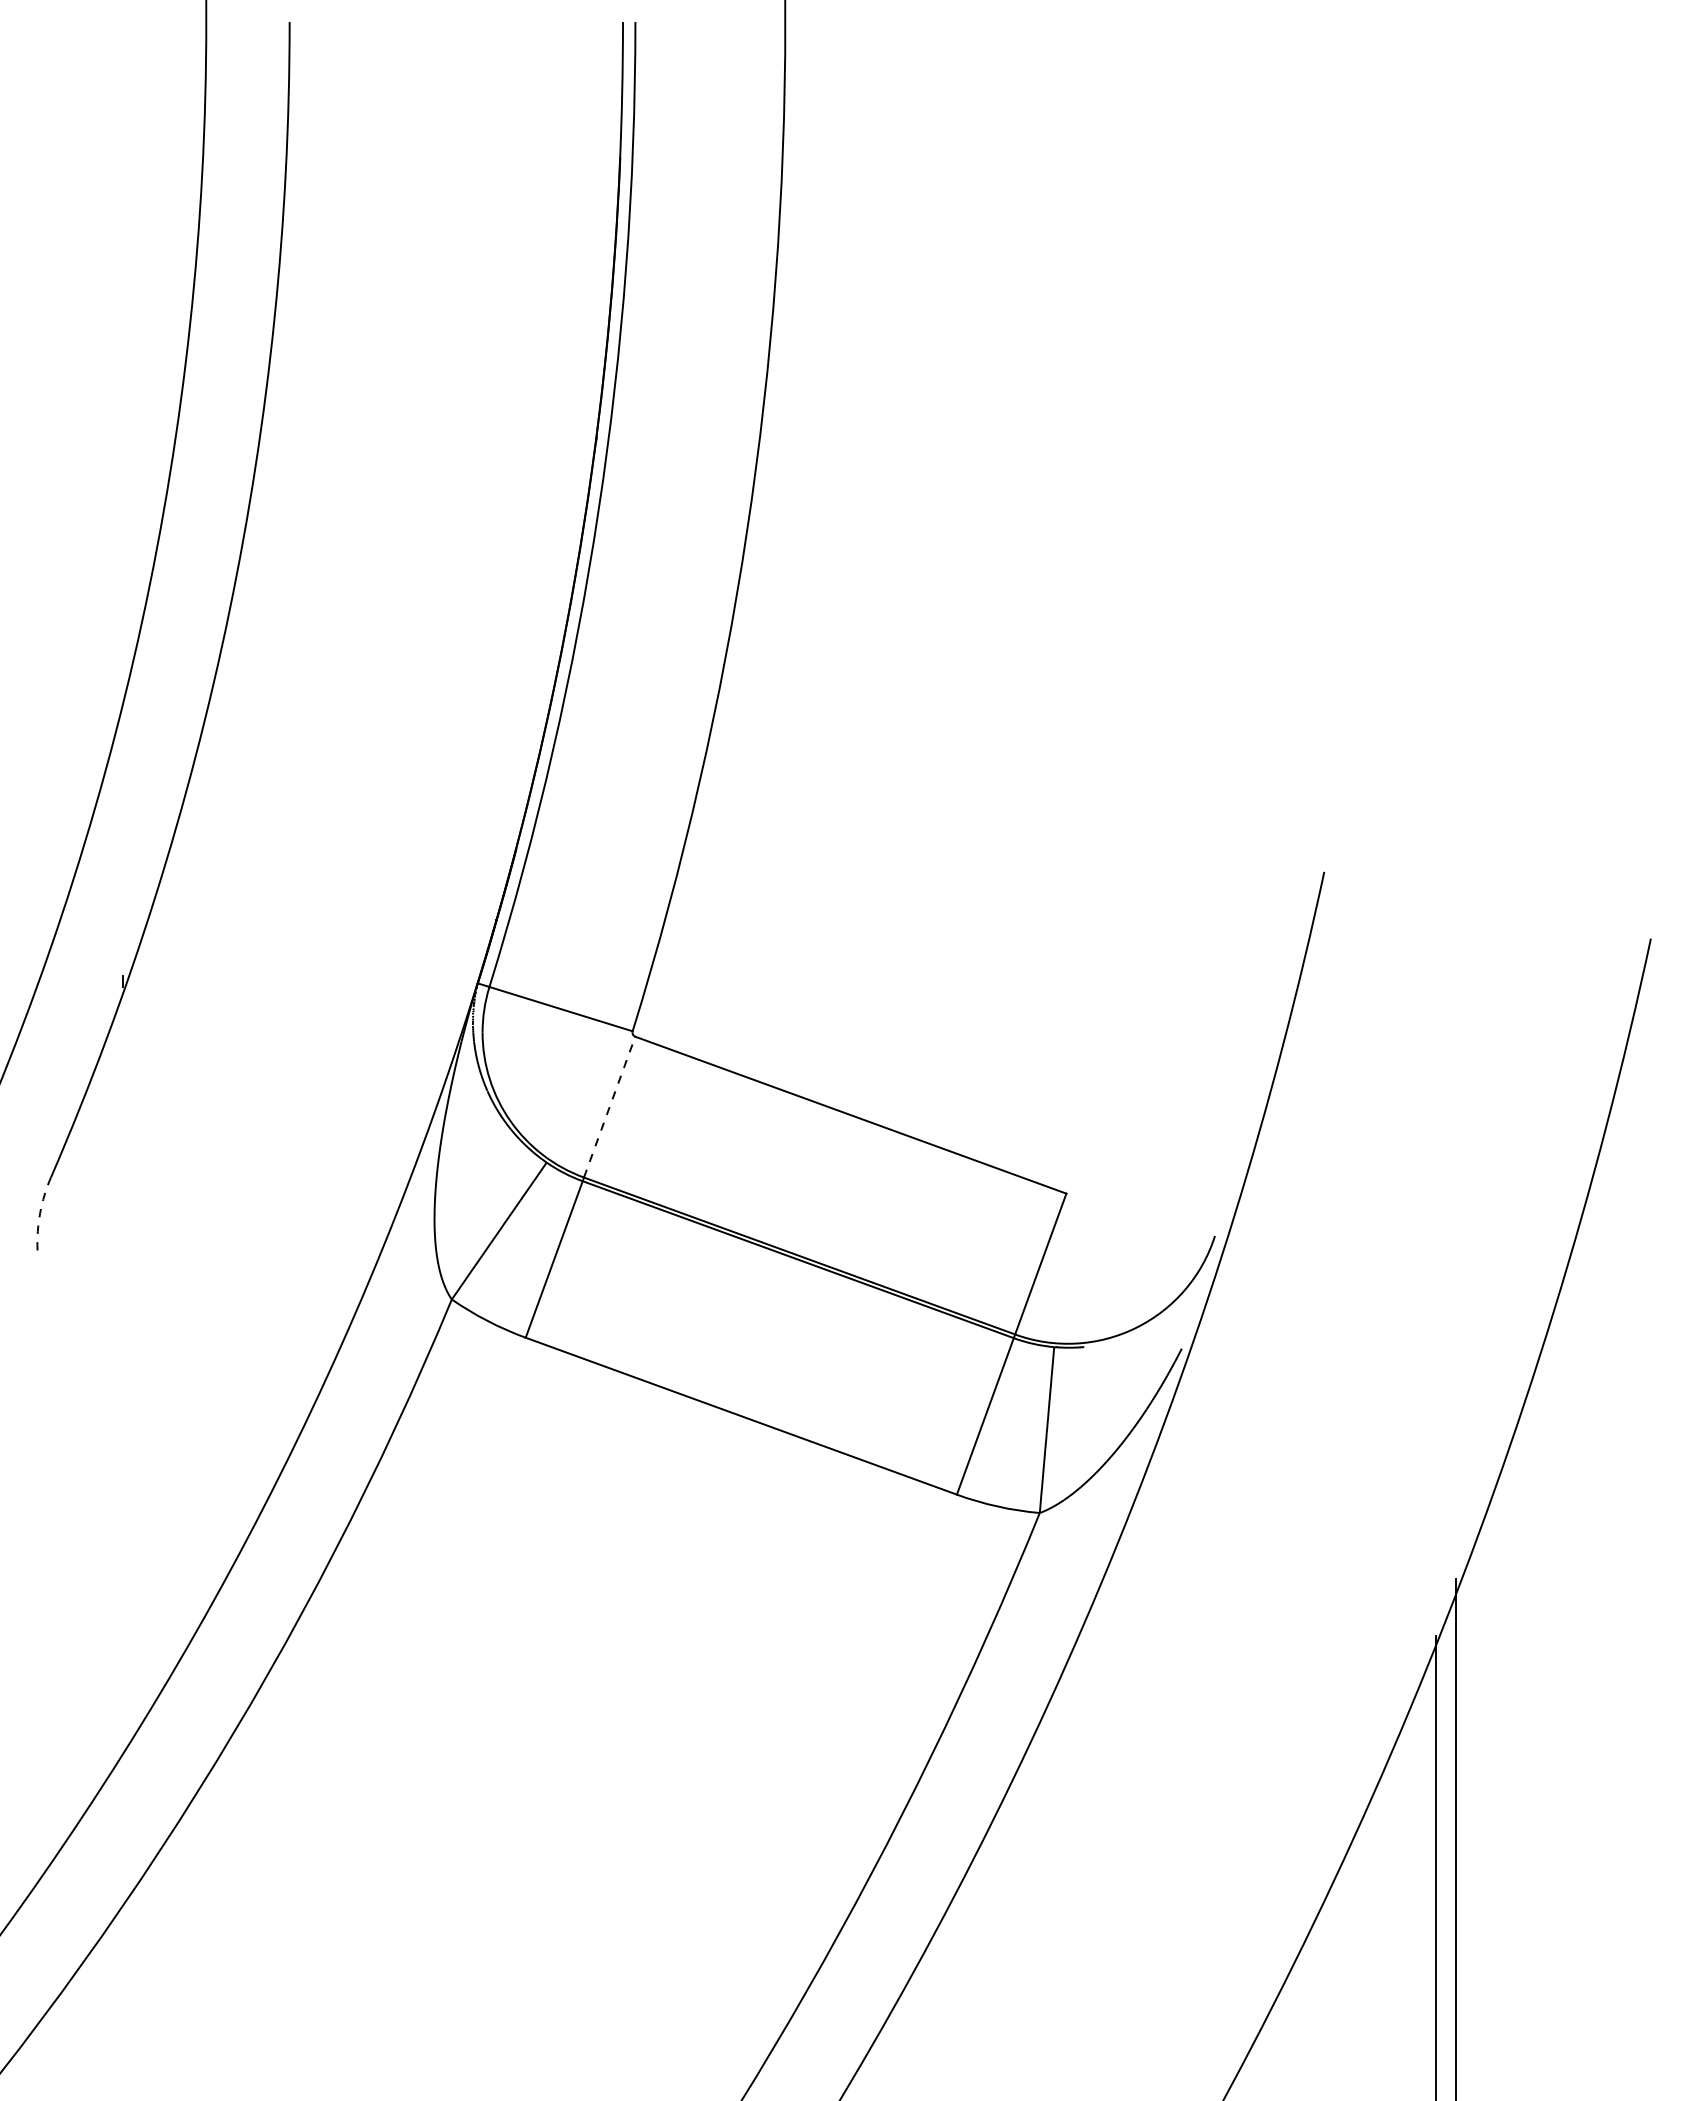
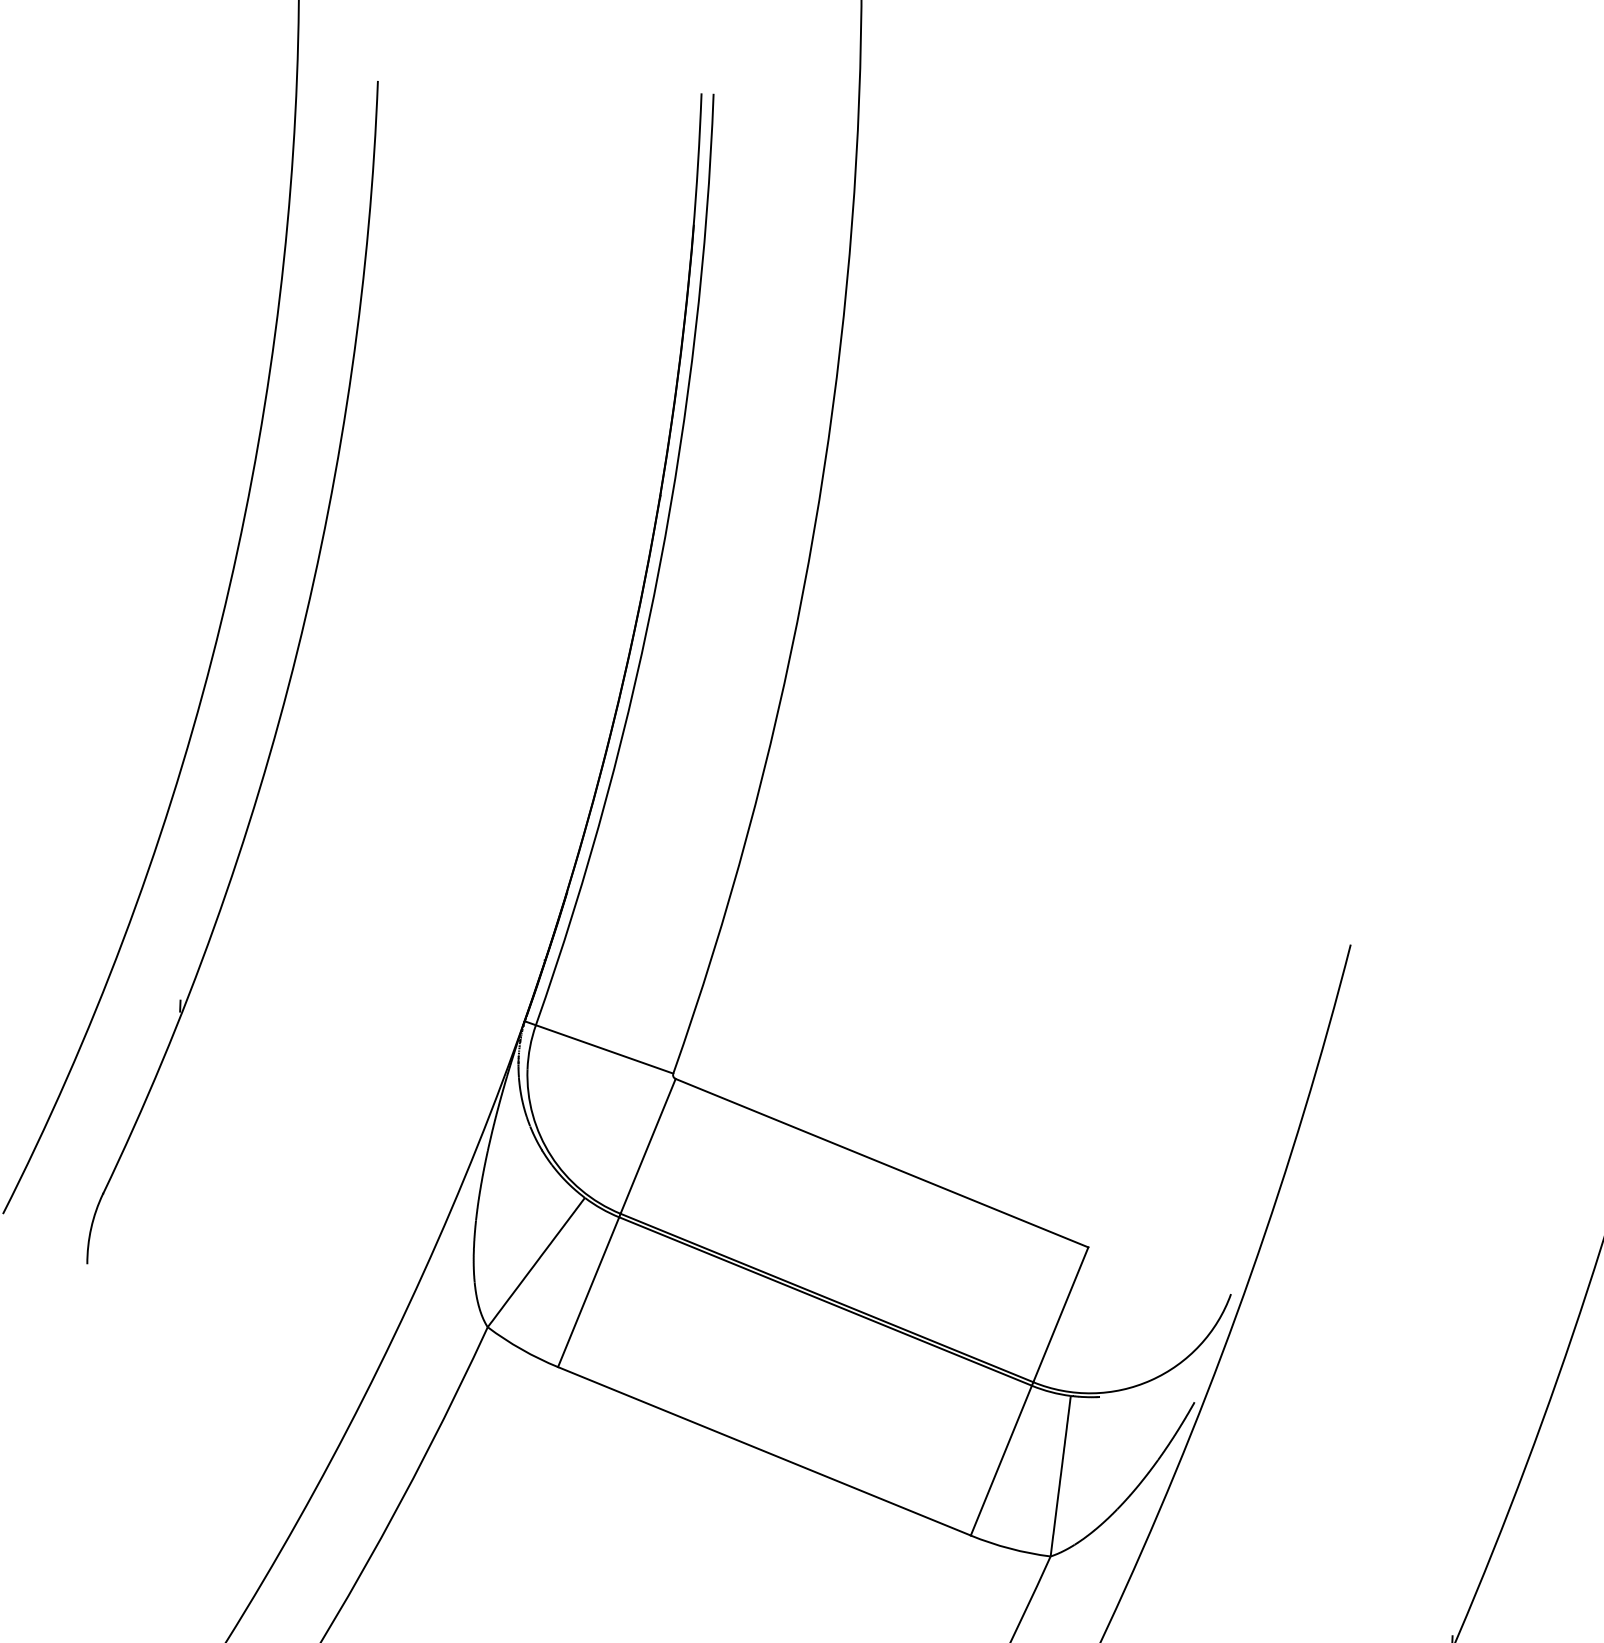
line: (609, 1107) -> (647, 1146), dashed -> solid
arc: (40, 1213) -> (91, 1228), dashed -> solid

